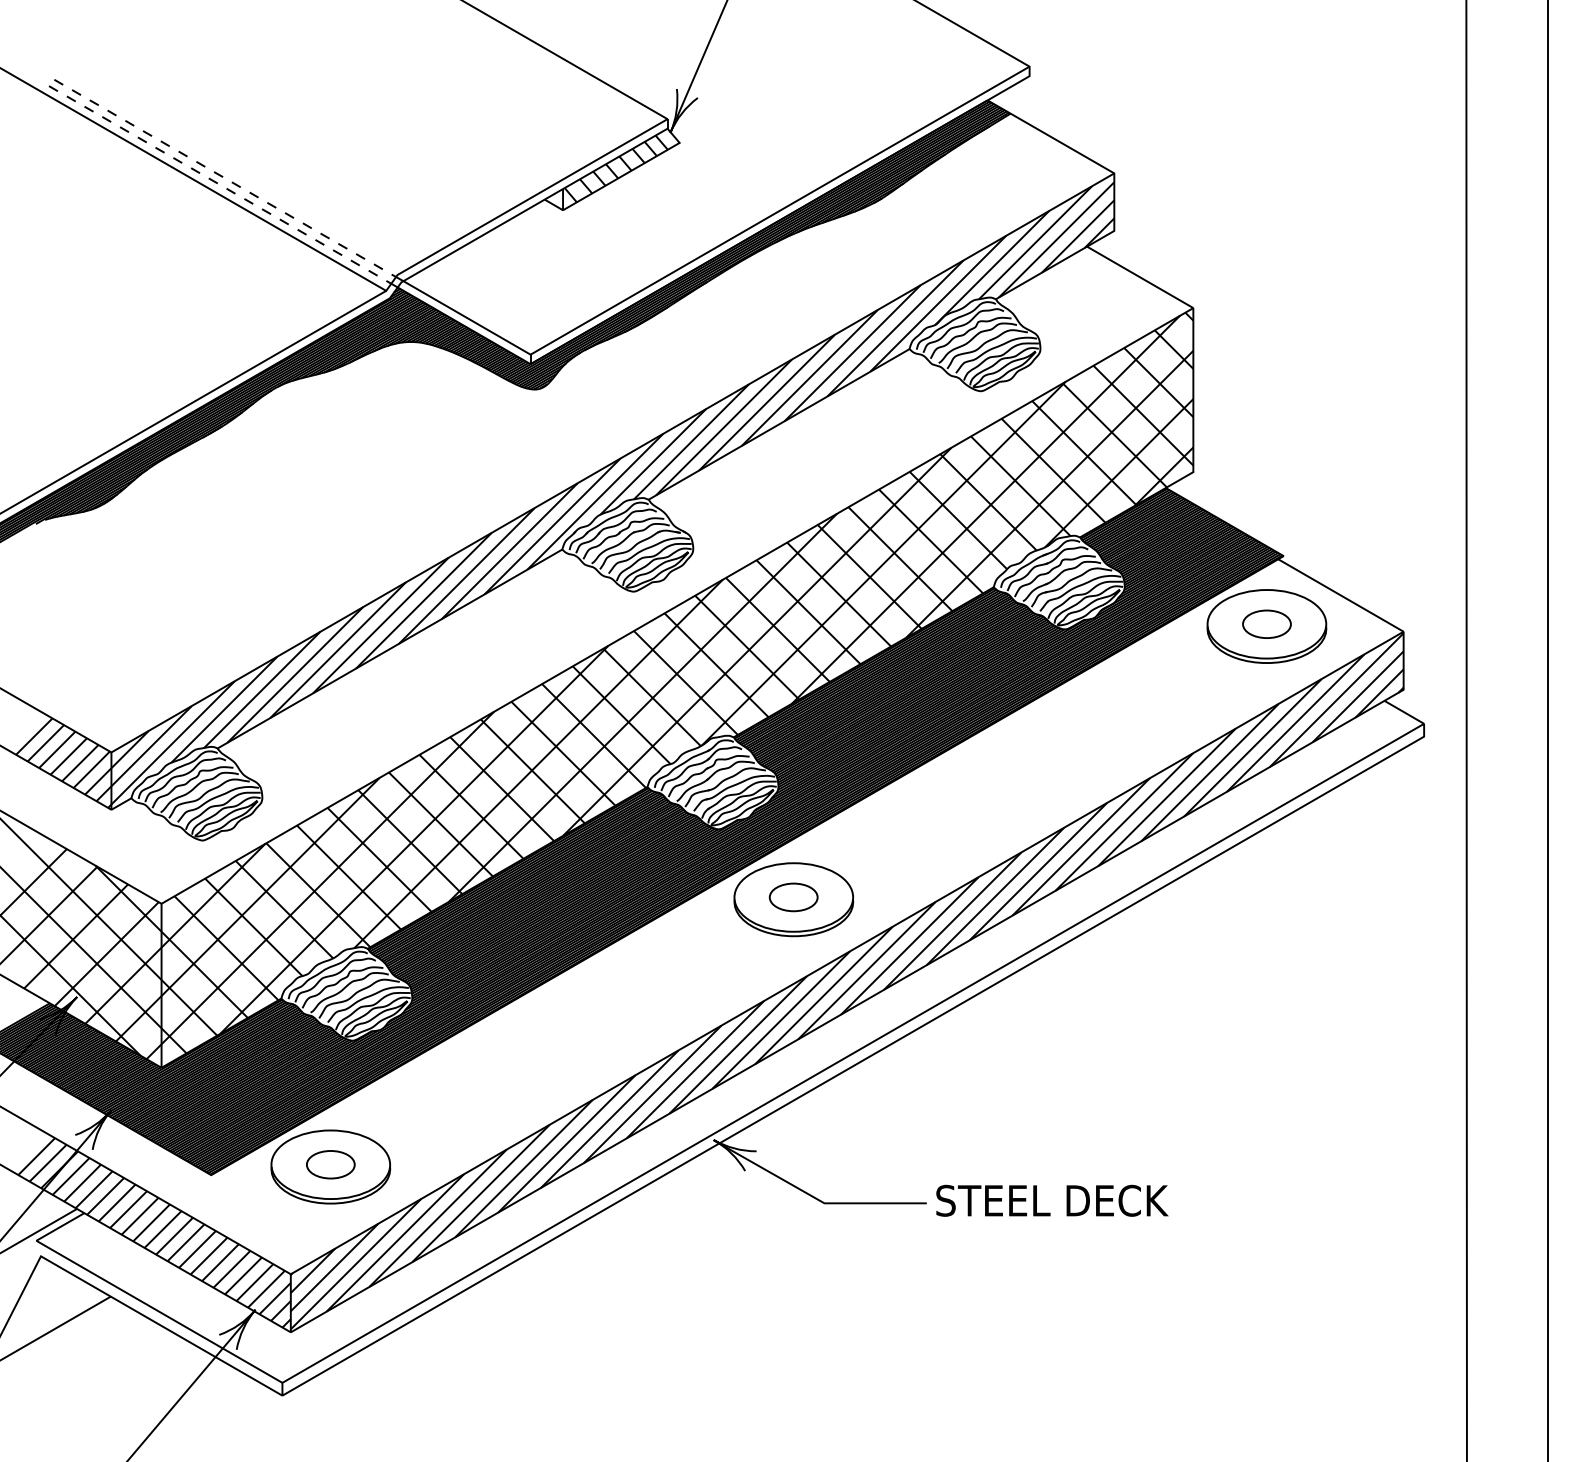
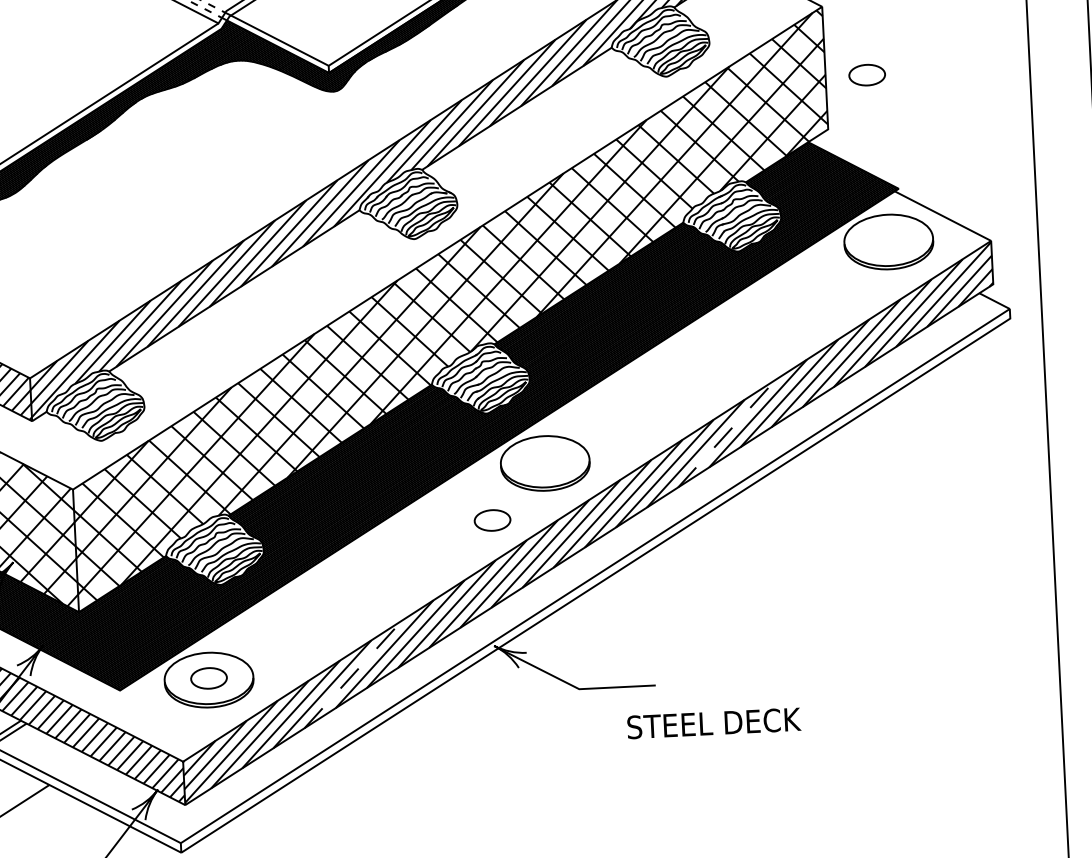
part: (1266, 623) -> (866, 74), moved
line: (1038, 871) -> (727, 433), solid -> dashed
part: (793, 897) -> (492, 520), moved
line: (524, 1168) -> (353, 674), solid -> dashed
text: (1052, 1200) -> (714, 723), moved

